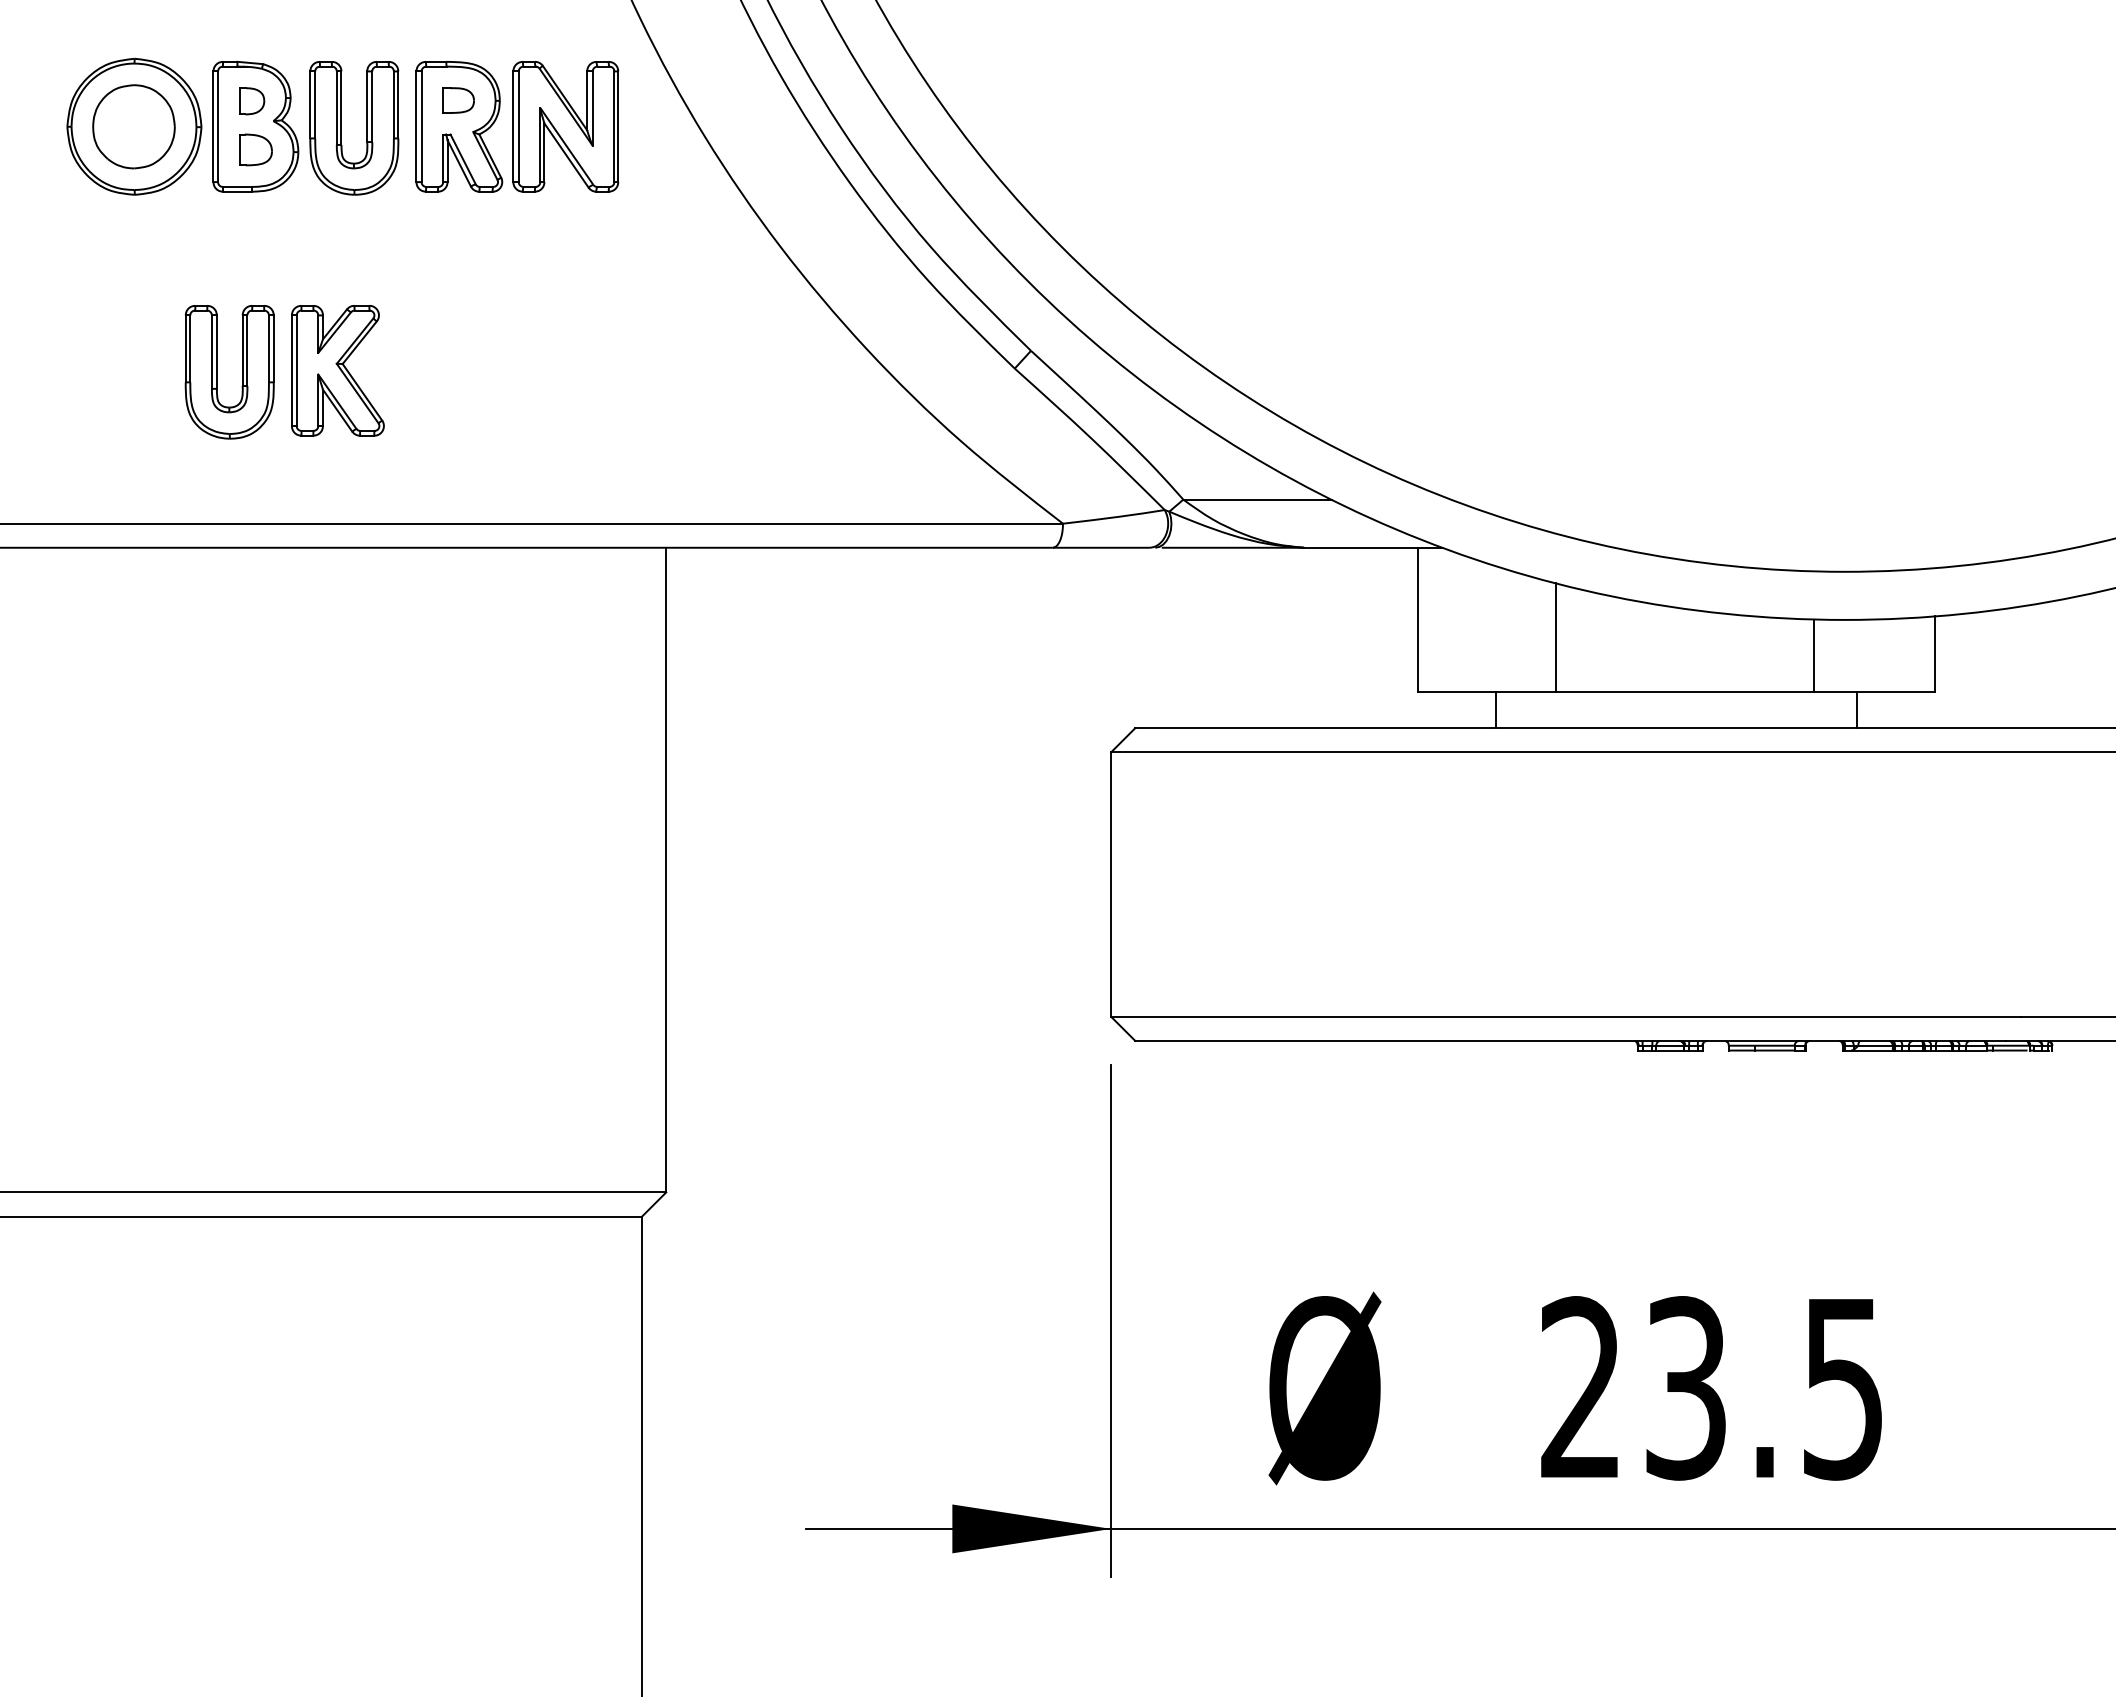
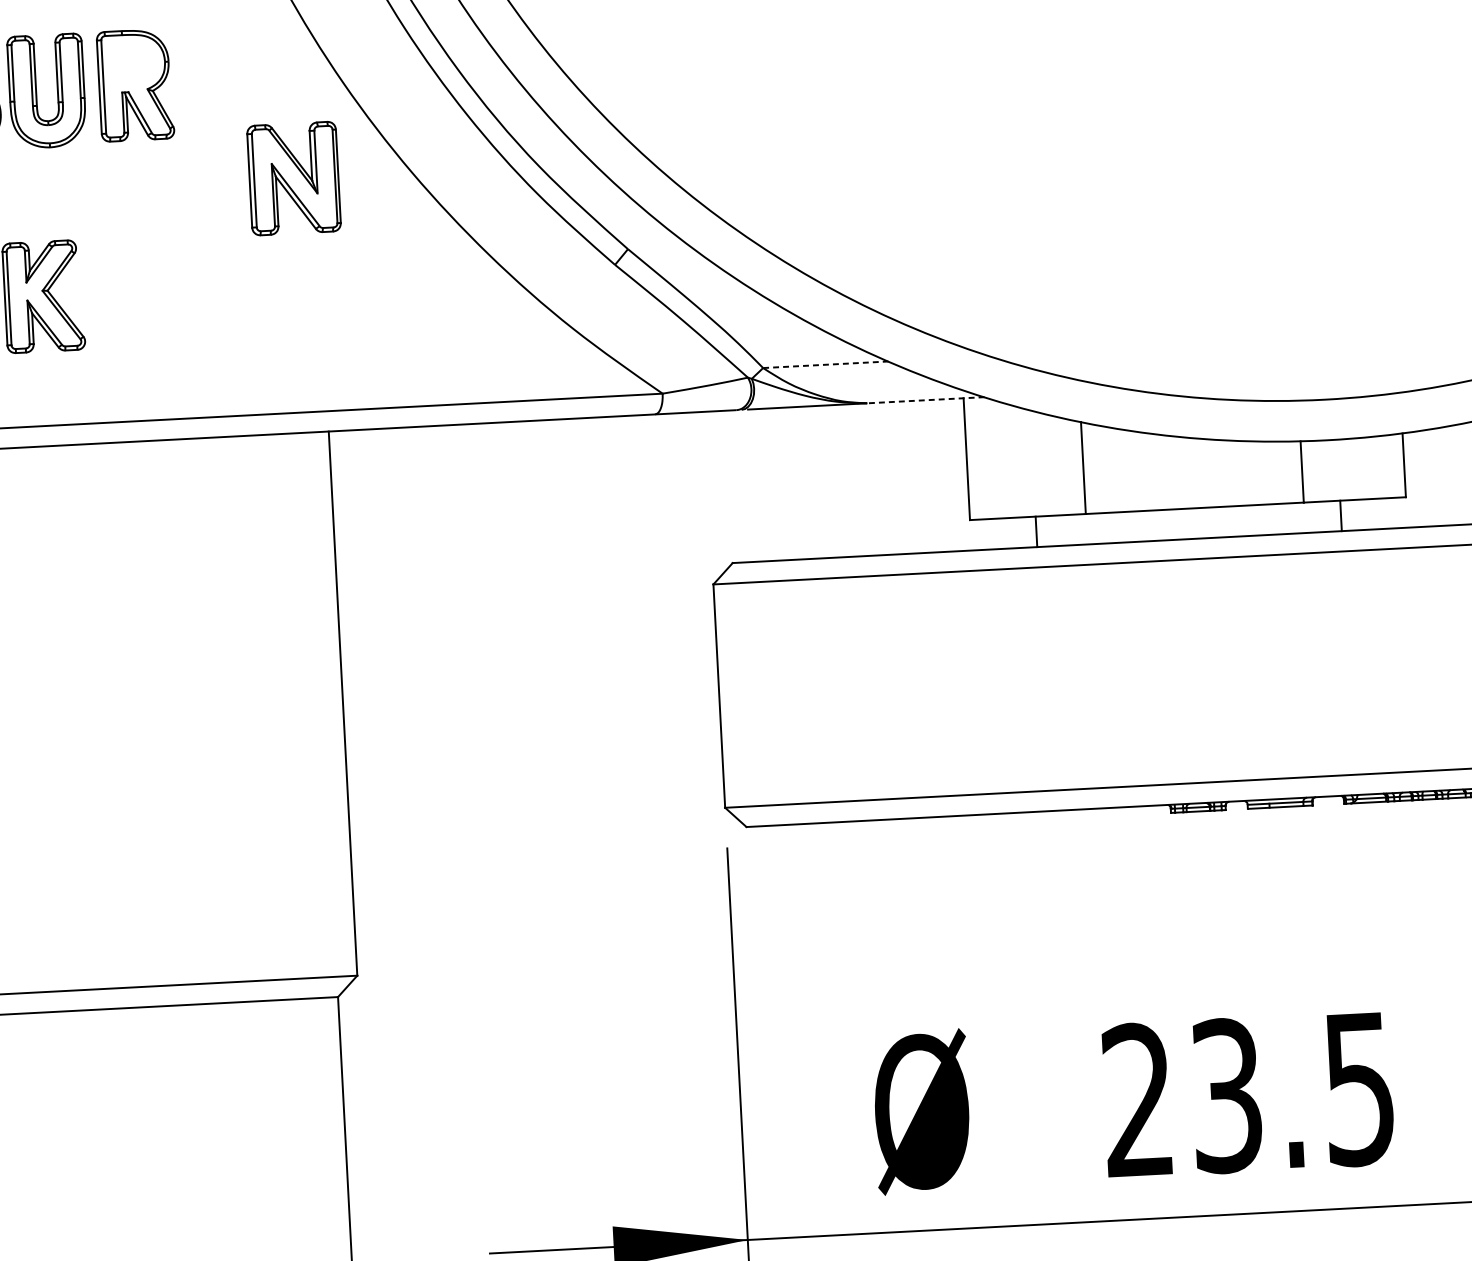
part: (458, 100) -> (133, 63), removed
part: (565, 126) -> (293, 178), moved
line: (1258, 499) -> (826, 364), solid -> dashed
line: (1373, 547) -> (925, 400), solid -> dashed

